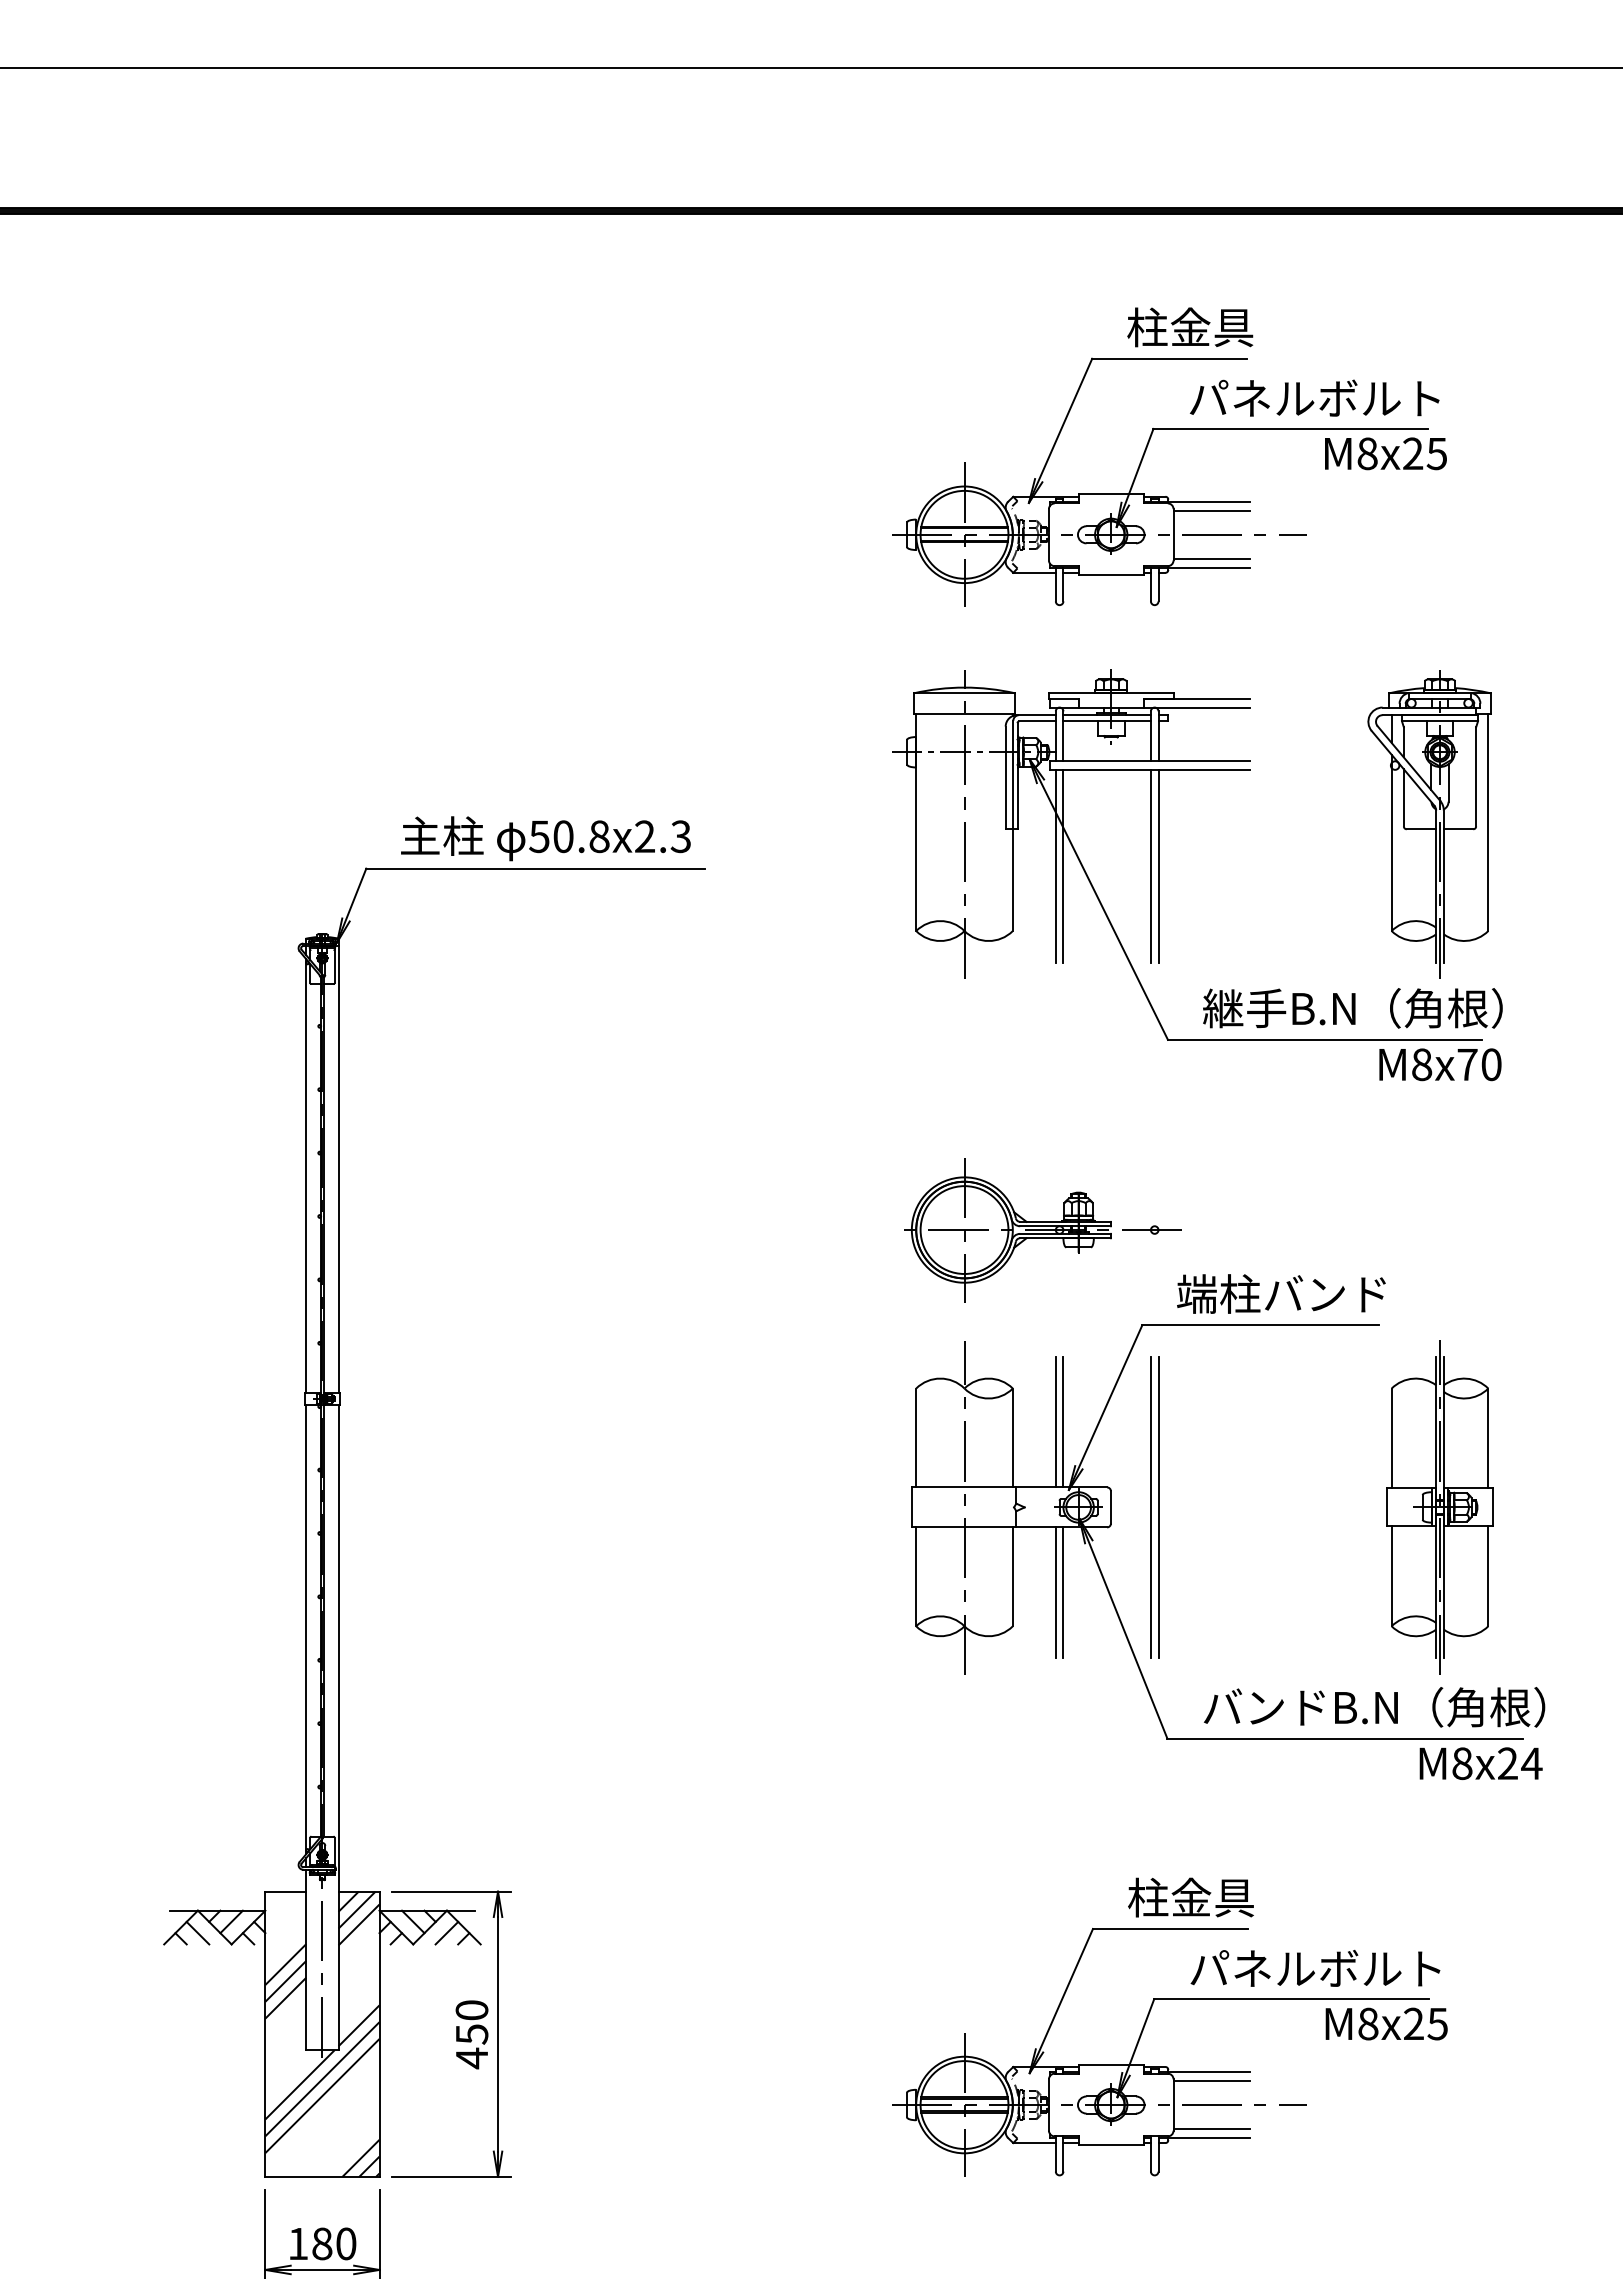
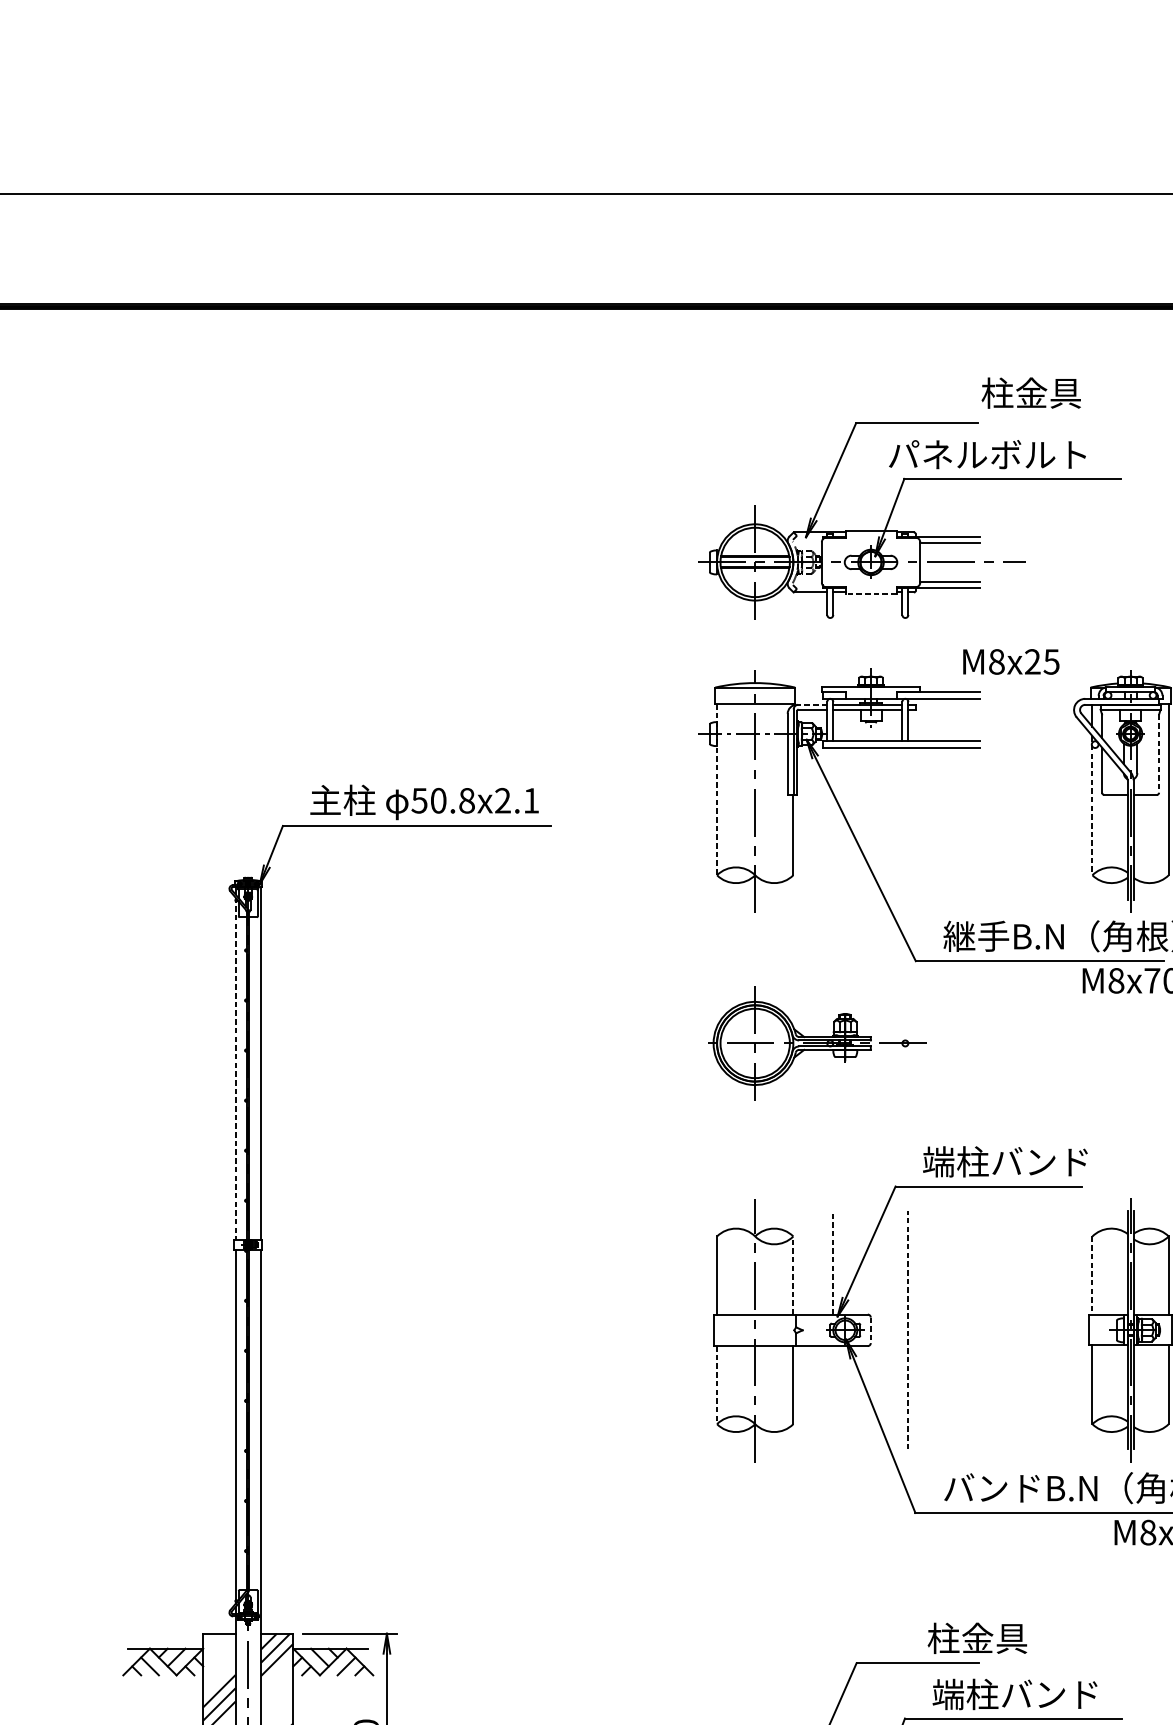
text: (1190, 327) -> (1031, 393), moved
text: (1314, 397) -> (987, 454), moved
text: (1385, 453) -> (1010, 661), moved
line: (1110, 575) -> (870, 594), solid -> dashed
line: (1035, 715) -> (811, 705), solid -> dashed
line: (1476, 776) -> (1159, 753), solid -> dashed
line: (916, 823) -> (717, 790), solid -> dashed
text: (680, 836) -> (530, 800), 50.8x2.3 -> 50.8x2.1
line: (1391, 843) -> (1092, 806), solid -> dashed
line: (1055, 865) -> (827, 823), removed
line: (1063, 865) -> (833, 823), removed
line: (1150, 865) -> (902, 823), removed
line: (1158, 865) -> (908, 823), removed
line: (306, 1175) -> (235, 1068), solid -> dashed
part: (1042, 1230) -> (816, 1043), moved
line: (1055, 1421) -> (827, 1262), removed
line: (1063, 1421) -> (833, 1262), solid -> dashed
line: (1012, 1437) -> (793, 1275), solid -> dashed
line: (1391, 1438) -> (1092, 1275), solid -> dashed
line: (1150, 1506) -> (902, 1329), removed
line: (1110, 1507) -> (870, 1330), solid -> dashed
line: (1158, 1507) -> (908, 1330), solid -> dashed
line: (916, 1577) -> (717, 1385), solid -> dashed
line: (1055, 1592) -> (827, 1397), removed
line: (1063, 1592) -> (833, 1397), removed
text: (1190, 1897) -> (977, 1638), moved
text: (1314, 1968) -> (1031, 1694), パネルボルト -> 端柱バンド

